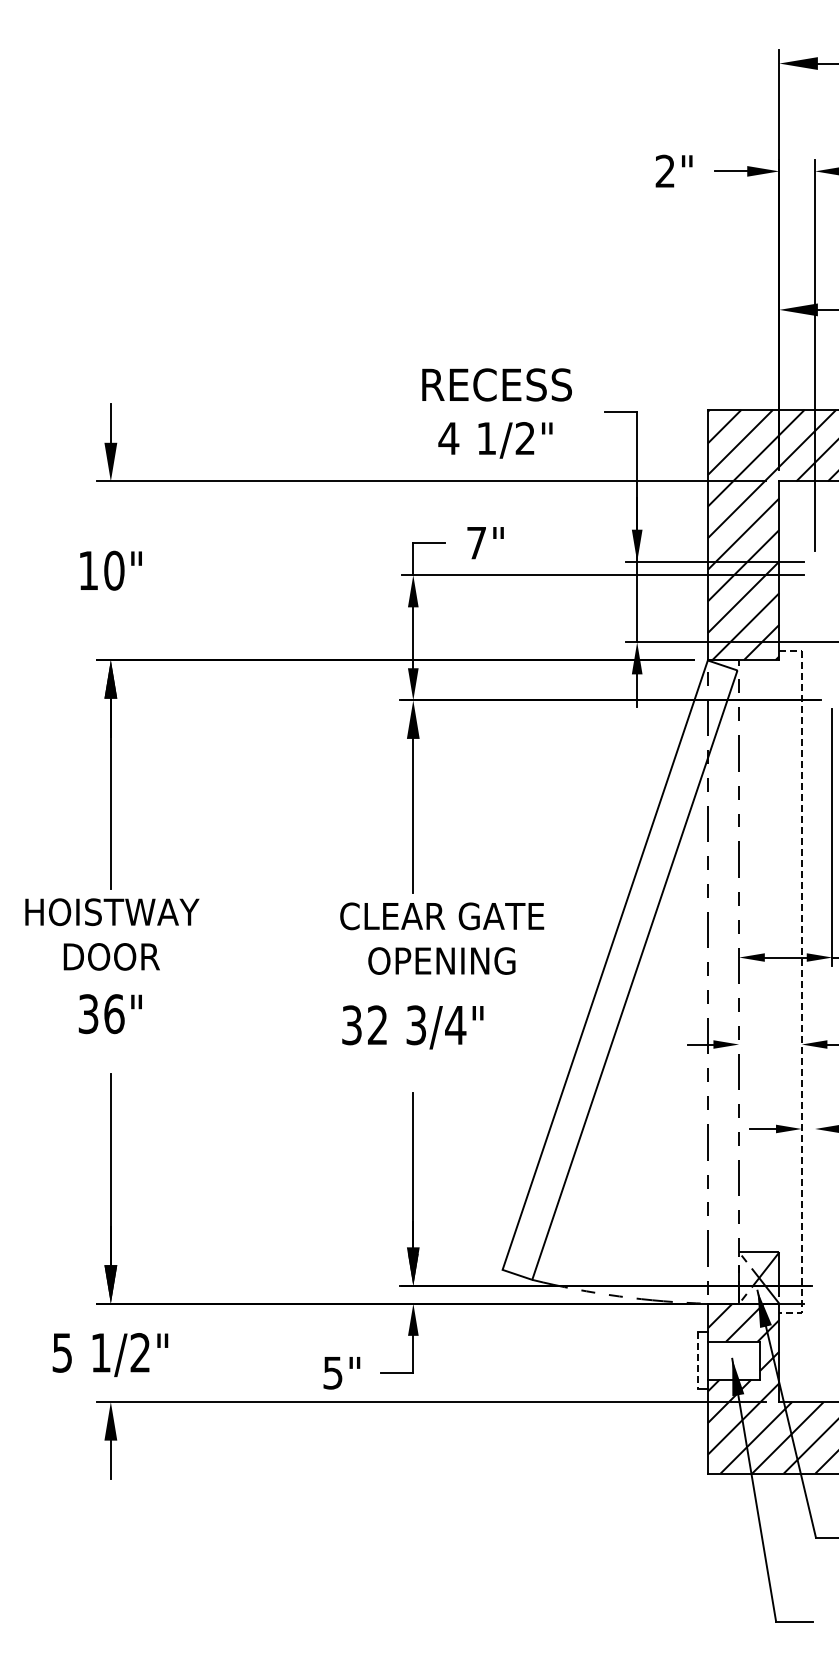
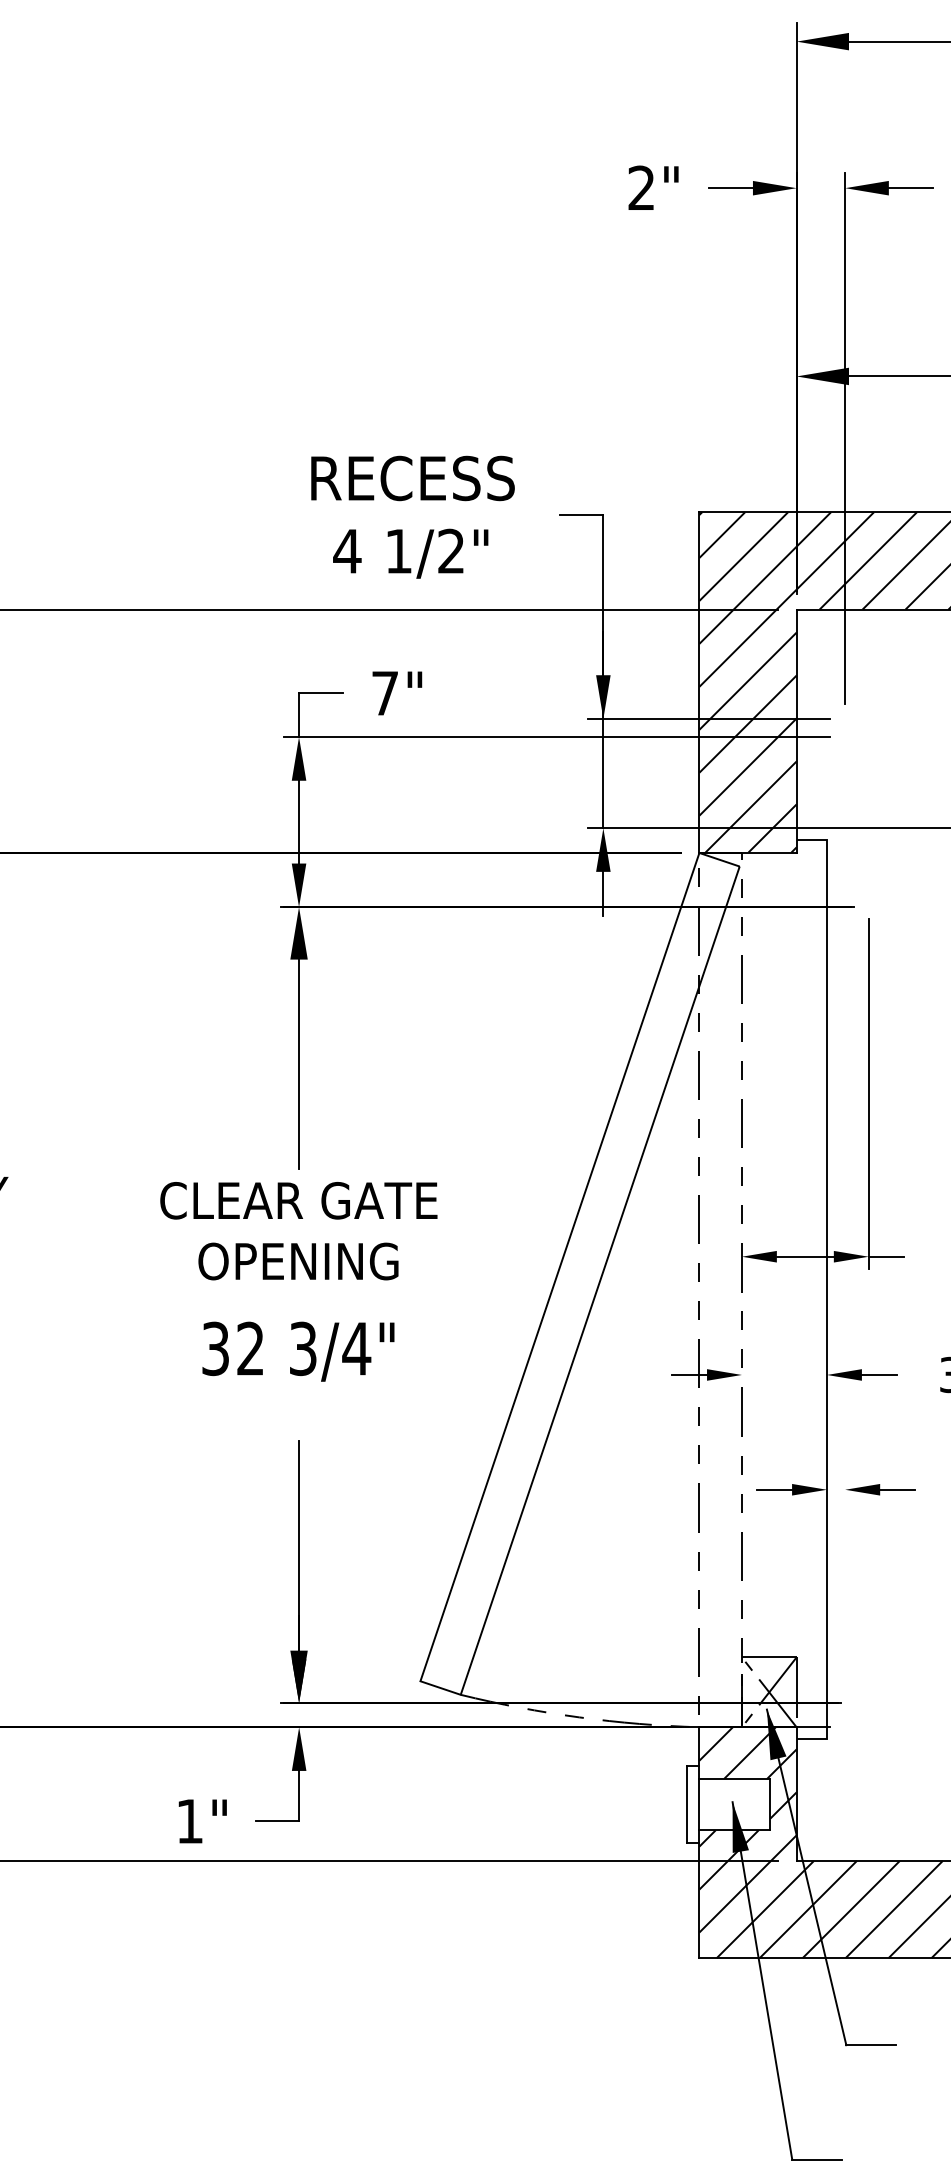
text: (442, 938) -> (299, 1230), moved
line: (801, 981) -> (826, 1289), dashed -> solid
line: (698, 1361) -> (686, 1805), dashed -> solid
text: (332, 1373) -> (189, 1822), 5" -> 1"

